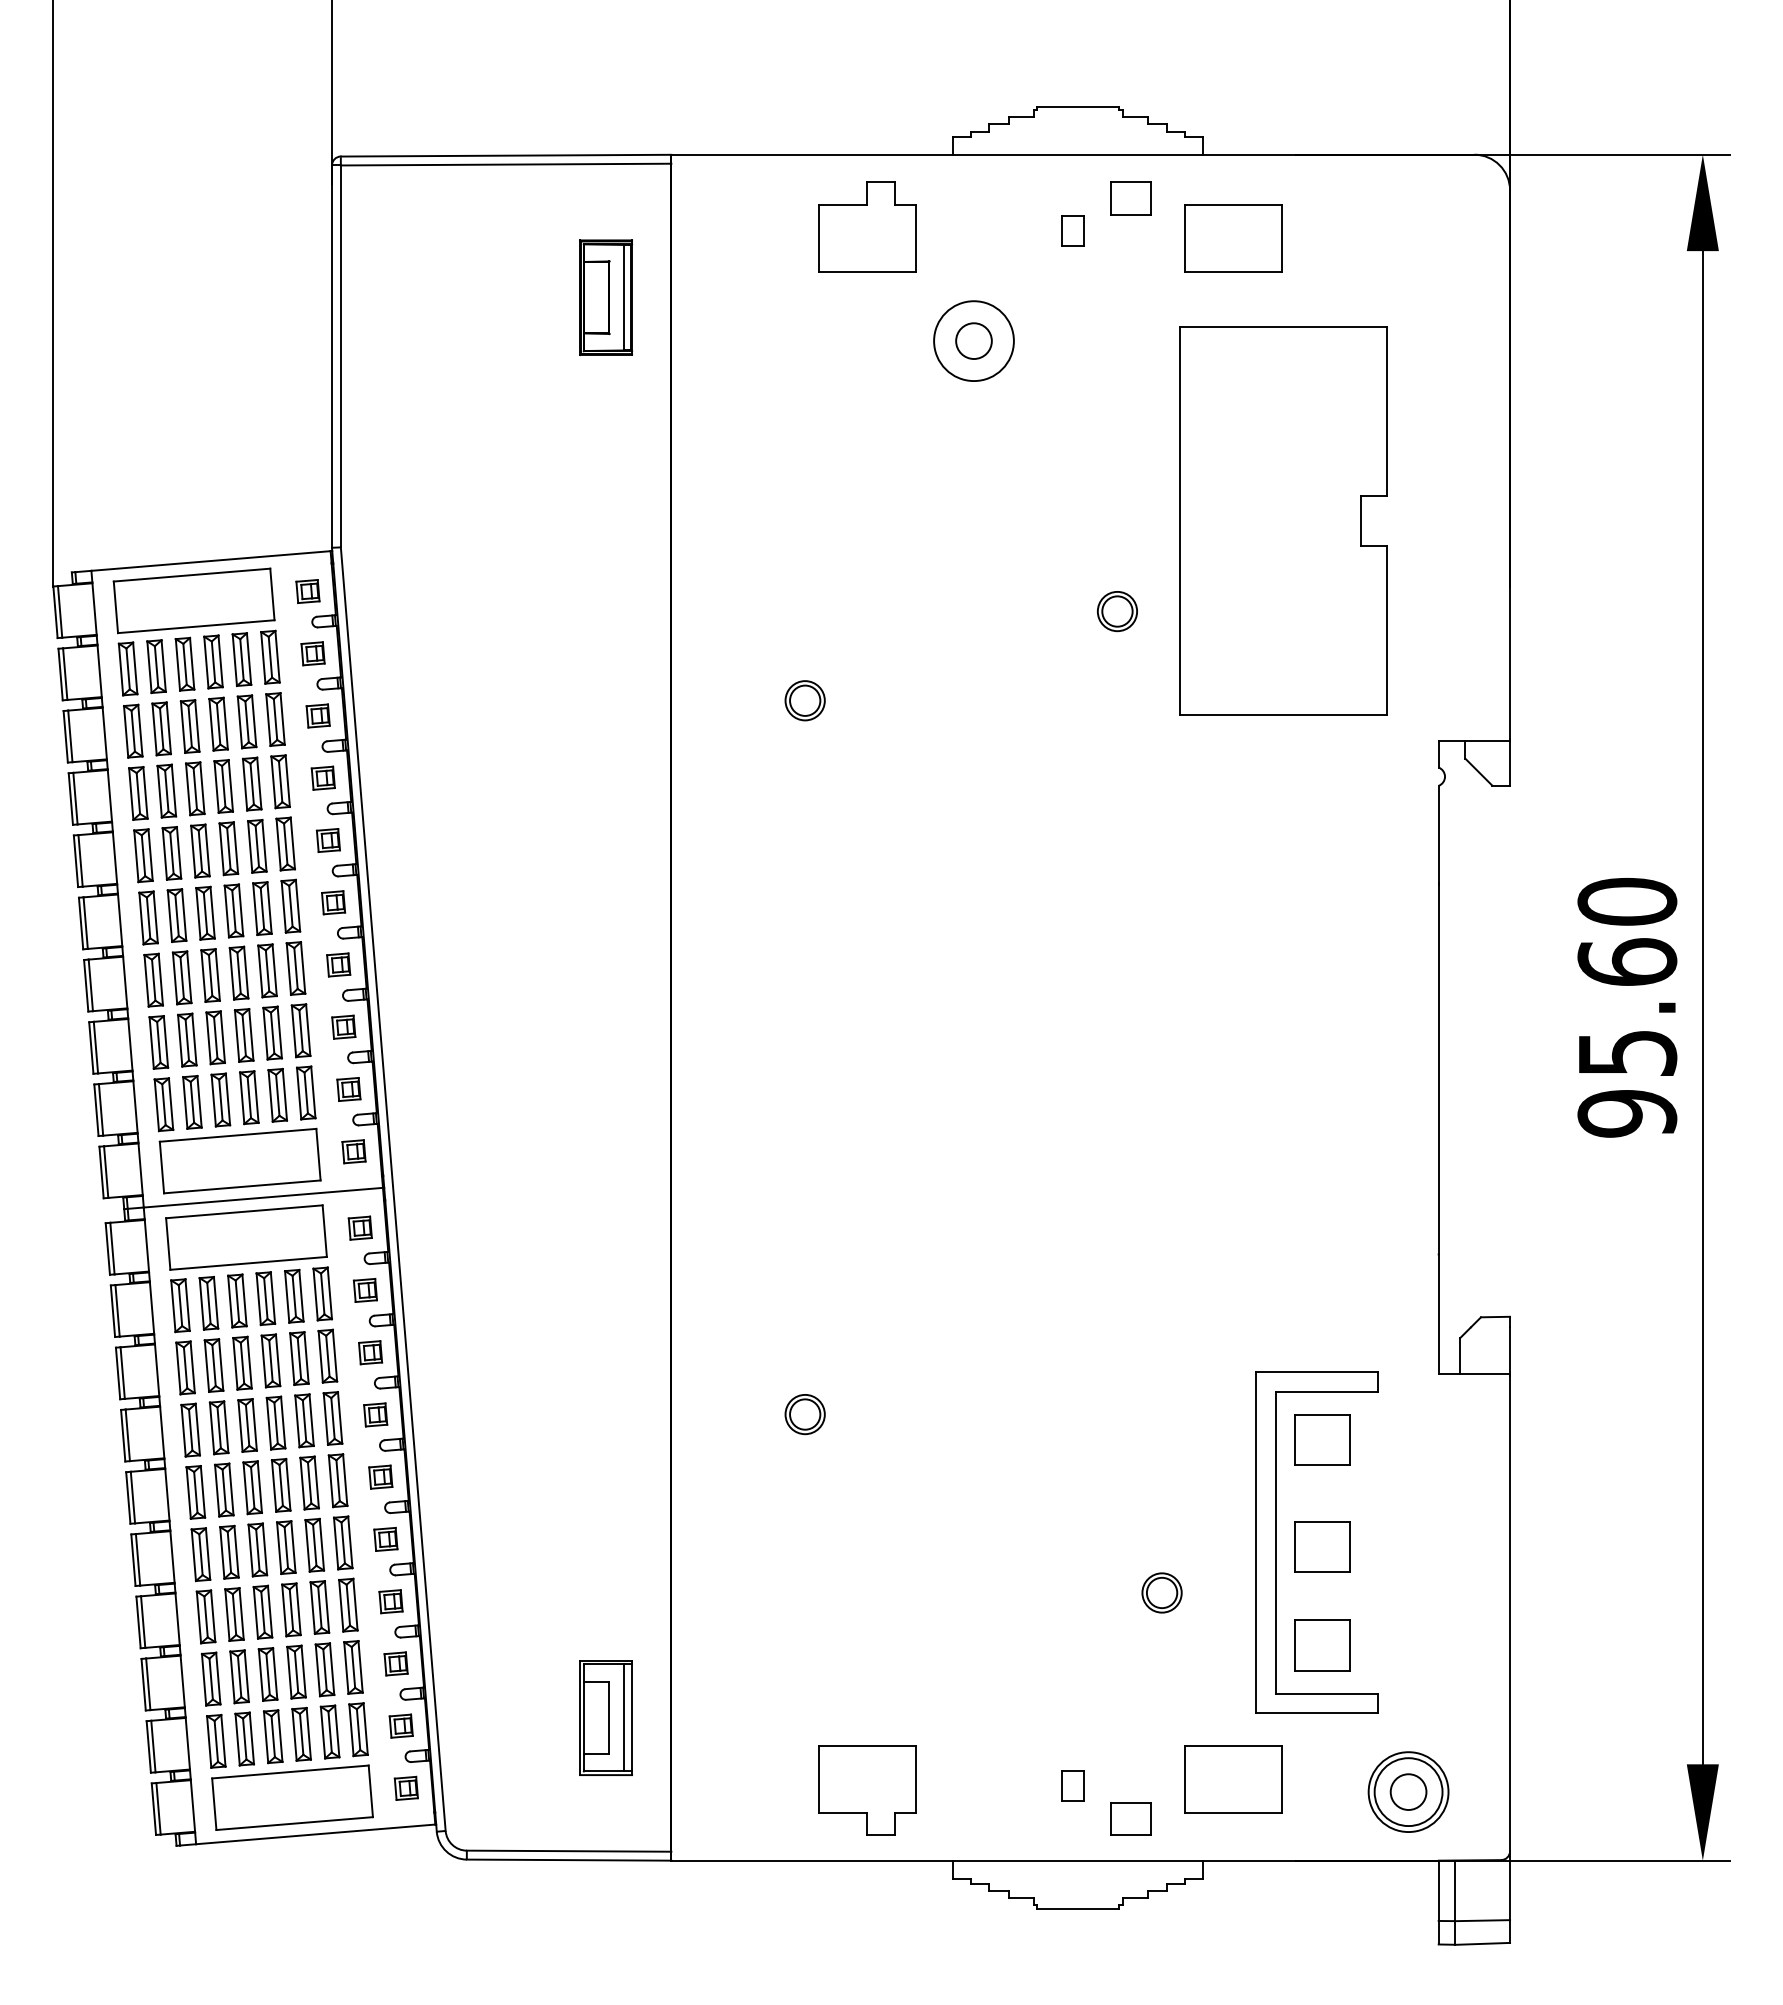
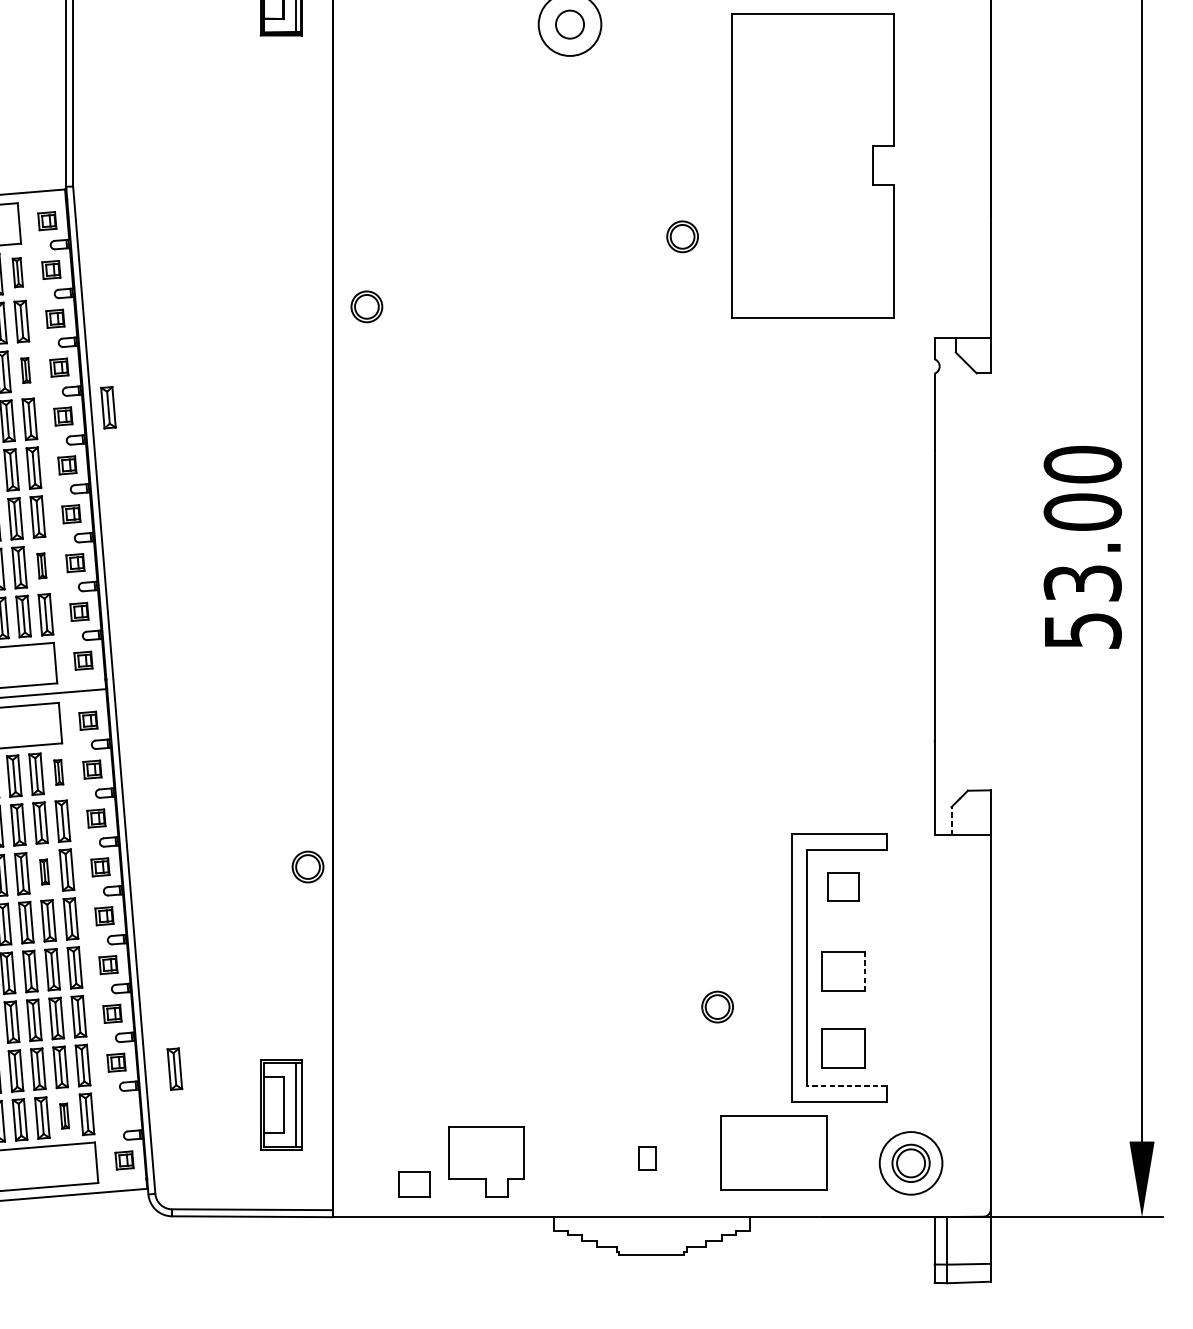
part: (270, 656) -> (17, 272), size x0.7
part: (804, 700) -> (366, 306), moved
part: (280, 781) -> (25, 370), size x0.6
part: (385, 828) -> (108, 407), added
part: (300, 1030) -> (41, 565), size x0.6
text: (1627, 1037) -> (1082, 571), 95.60 -> 53.00
part: (322, 1293) -> (58, 772), size x0.6
line: (1460, 1356) -> (951, 821), solid -> dashed
part: (804, 1414) -> (307, 867), moved
part: (304, 1420) -> (44, 871), size x0.6
part: (1322, 1439) -> (843, 886), size x0.7
line: (1350, 1547) -> (865, 971), solid -> dashed
part: (470, 1671) -> (174, 1068), added
line: (1326, 1693) -> (846, 1085), solid -> dashed
part: (400, 1725) -> (119, 1111), removed
part: (329, 1731) -> (64, 1115), size x0.6
part: (1233, 1779) -> (773, 1153), size x1.4
circle: (1408, 1792) -> (911, 1163), size x0.7
part: (1130, 1818) -> (414, 1184), moved

